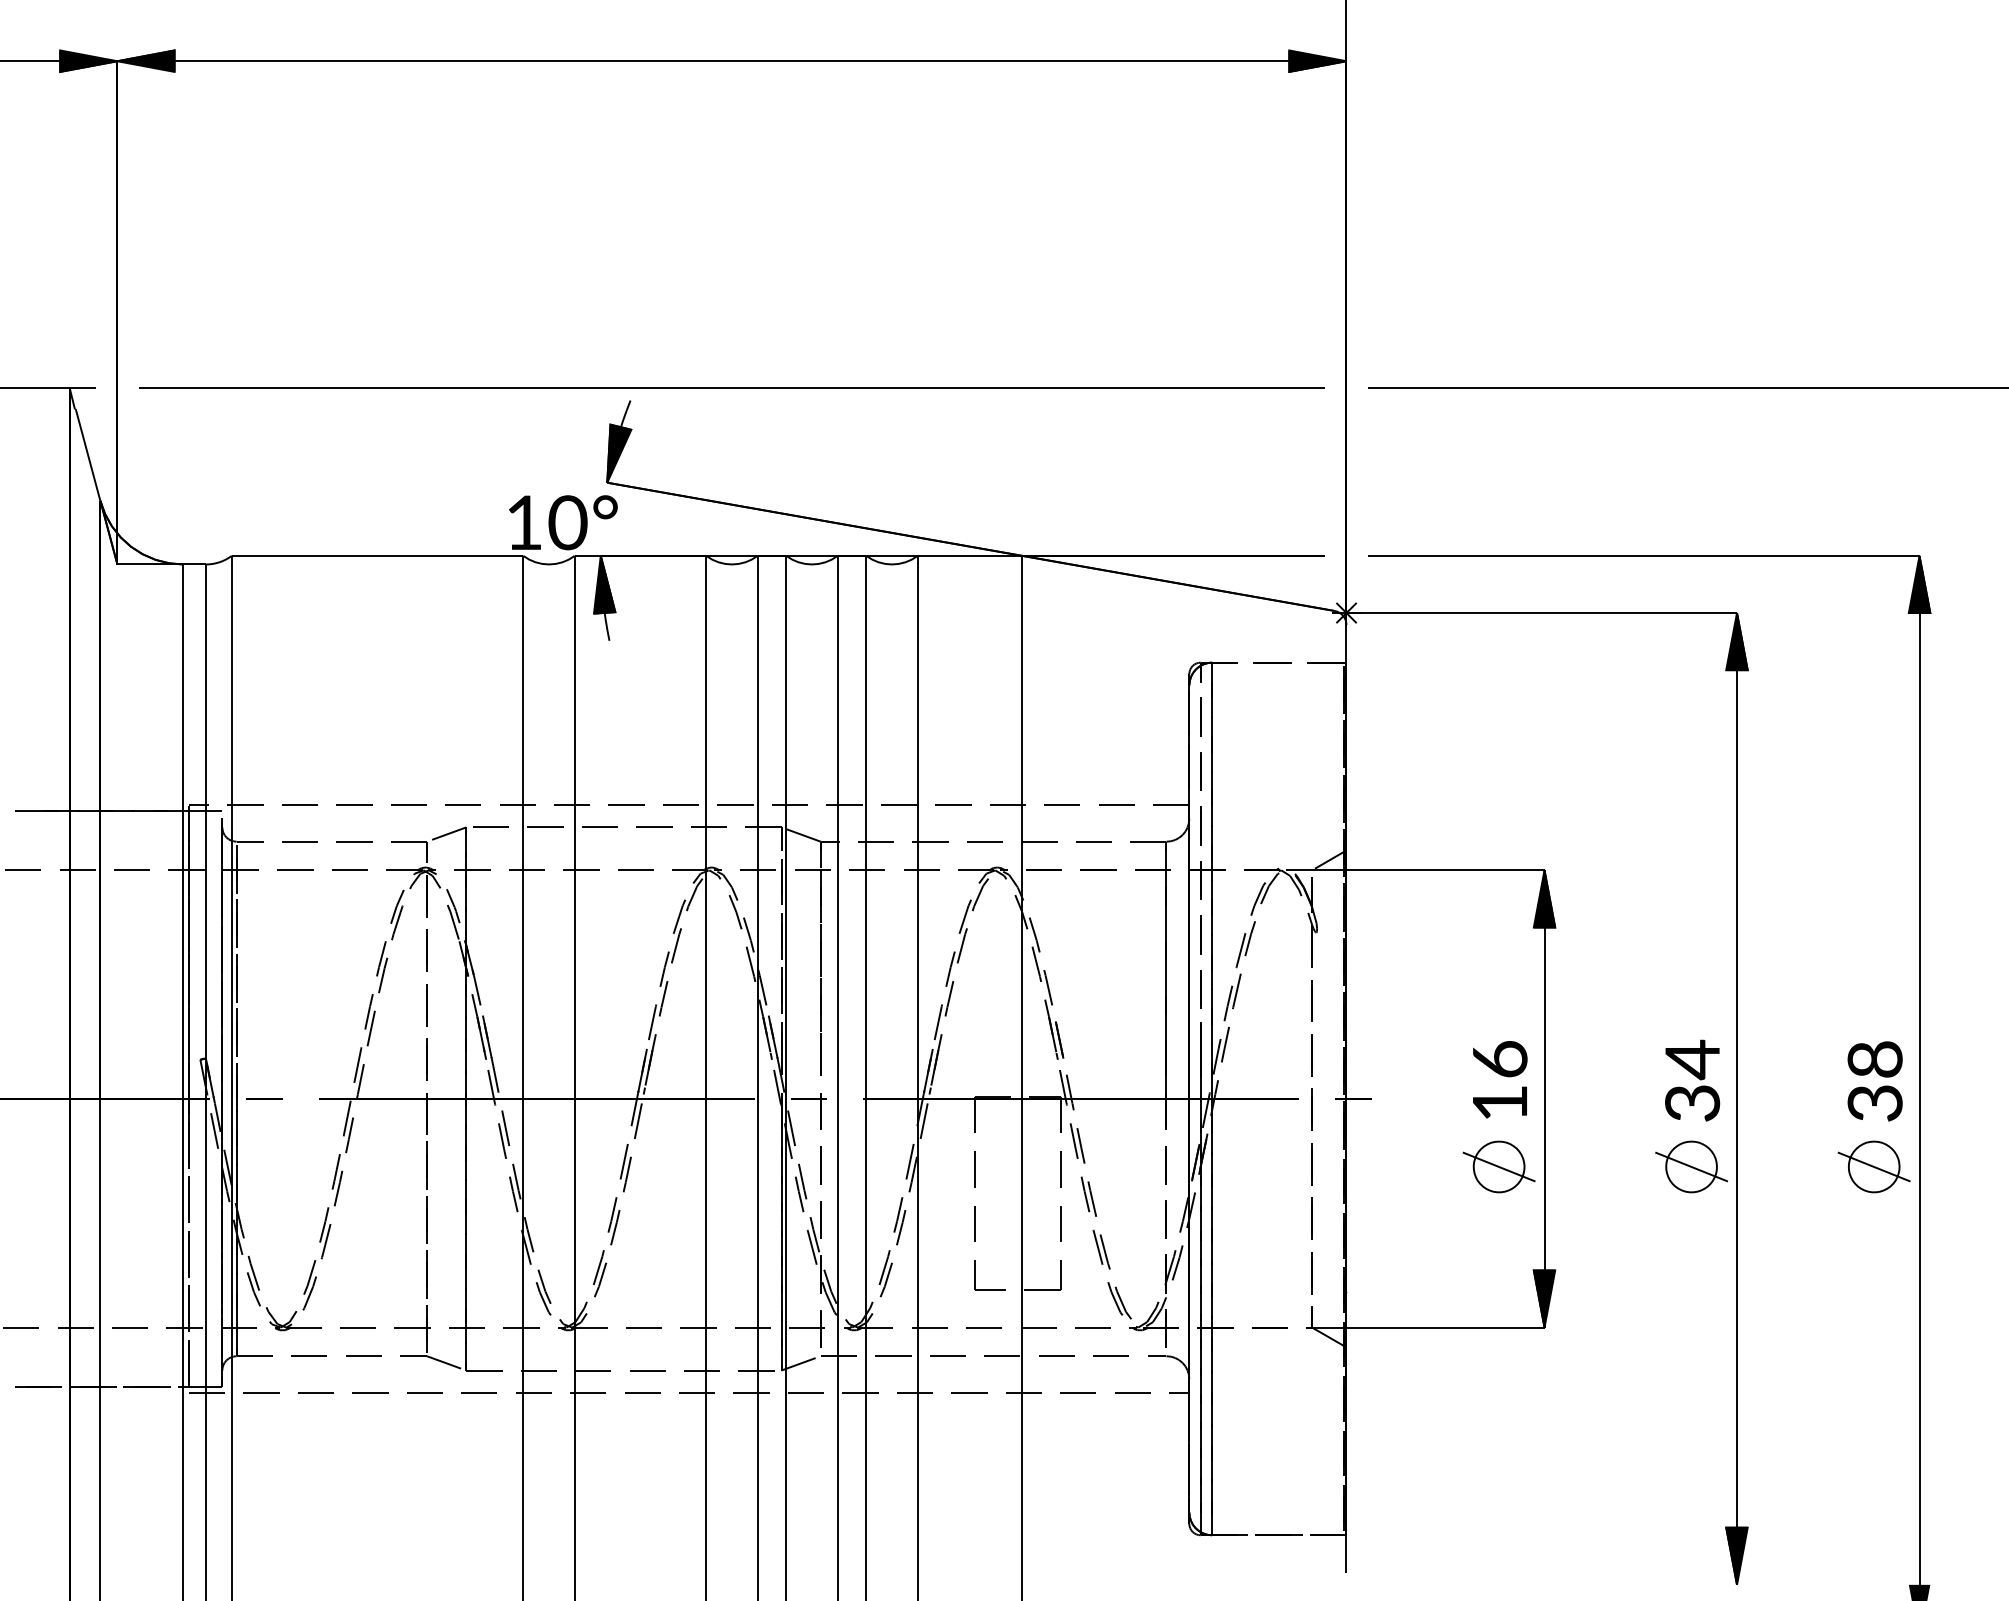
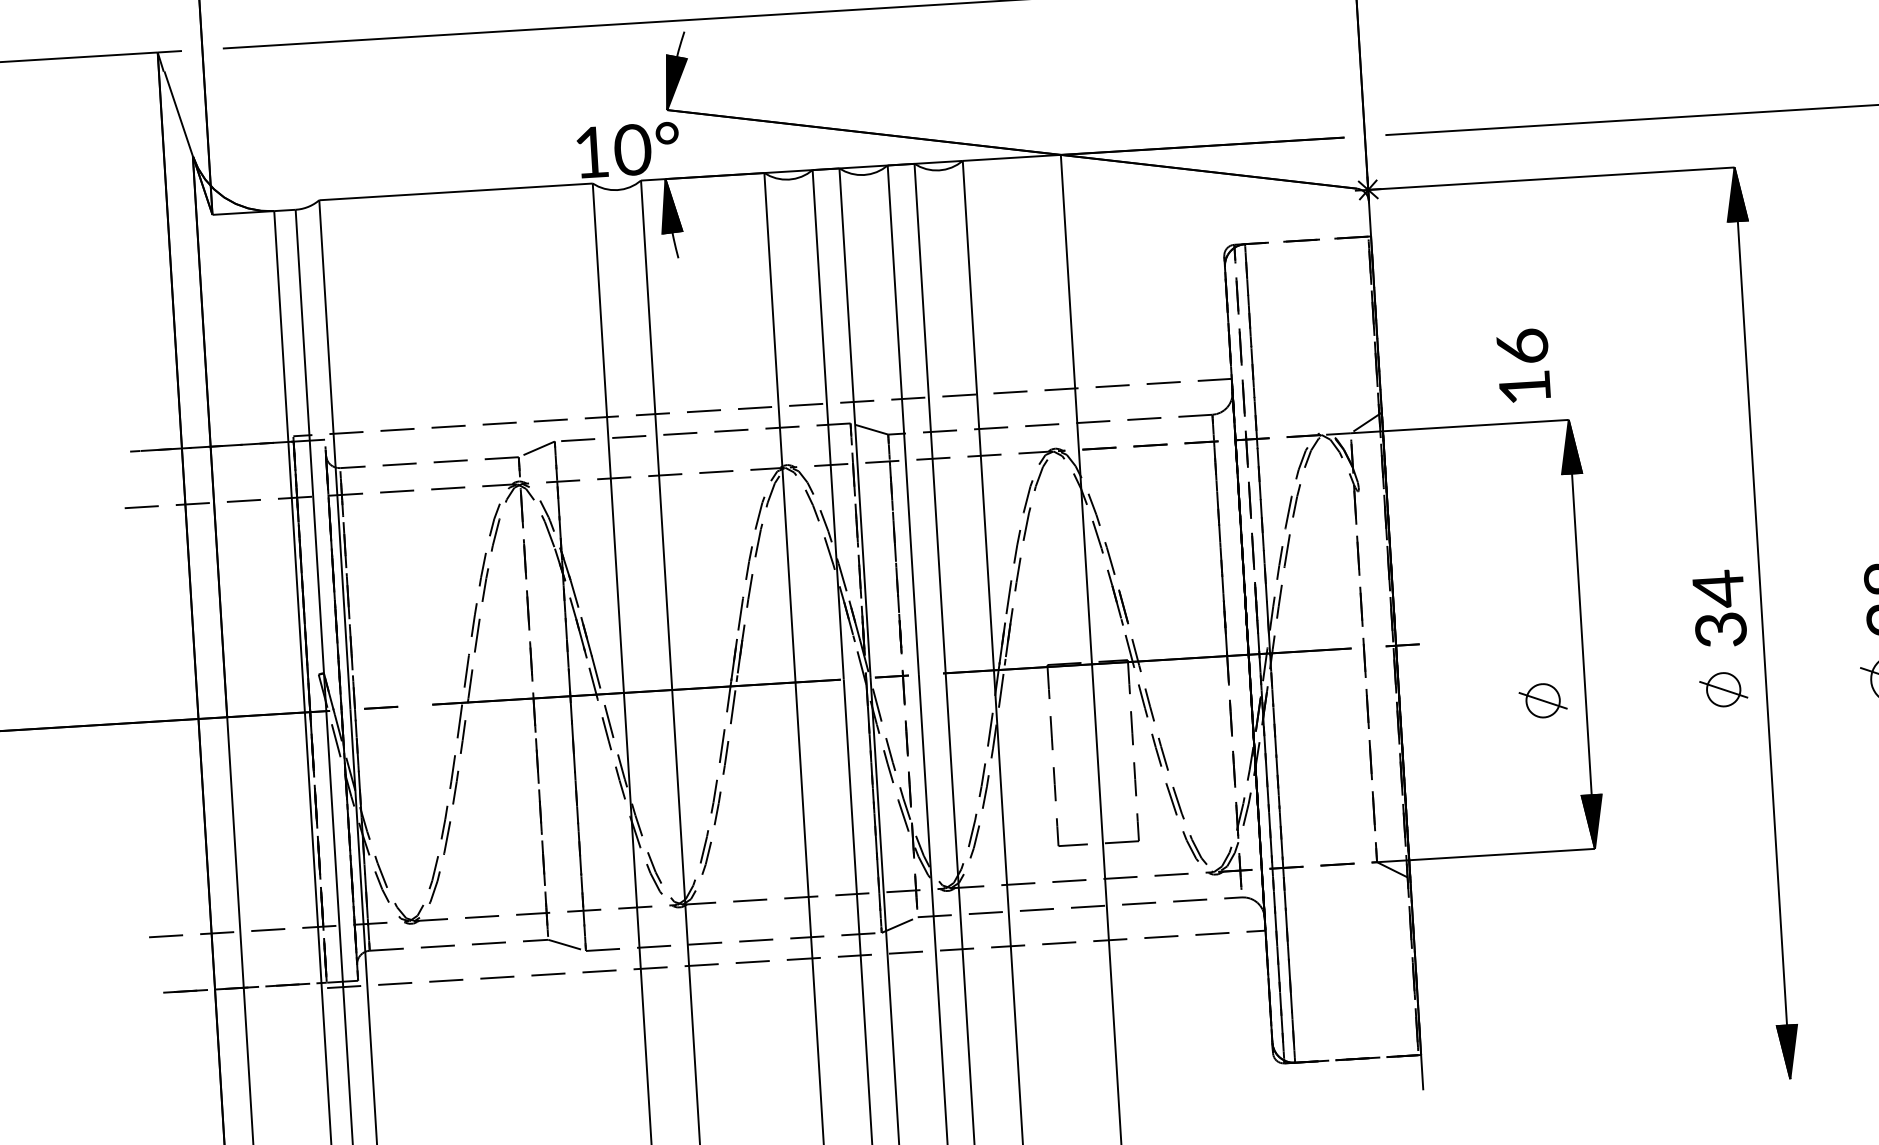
text: (1500, 1079) -> (1523, 365), moved
part: (1498, 1166) -> (1542, 700), size x0.7
part: (1691, 1166) -> (1723, 689), size x0.7

